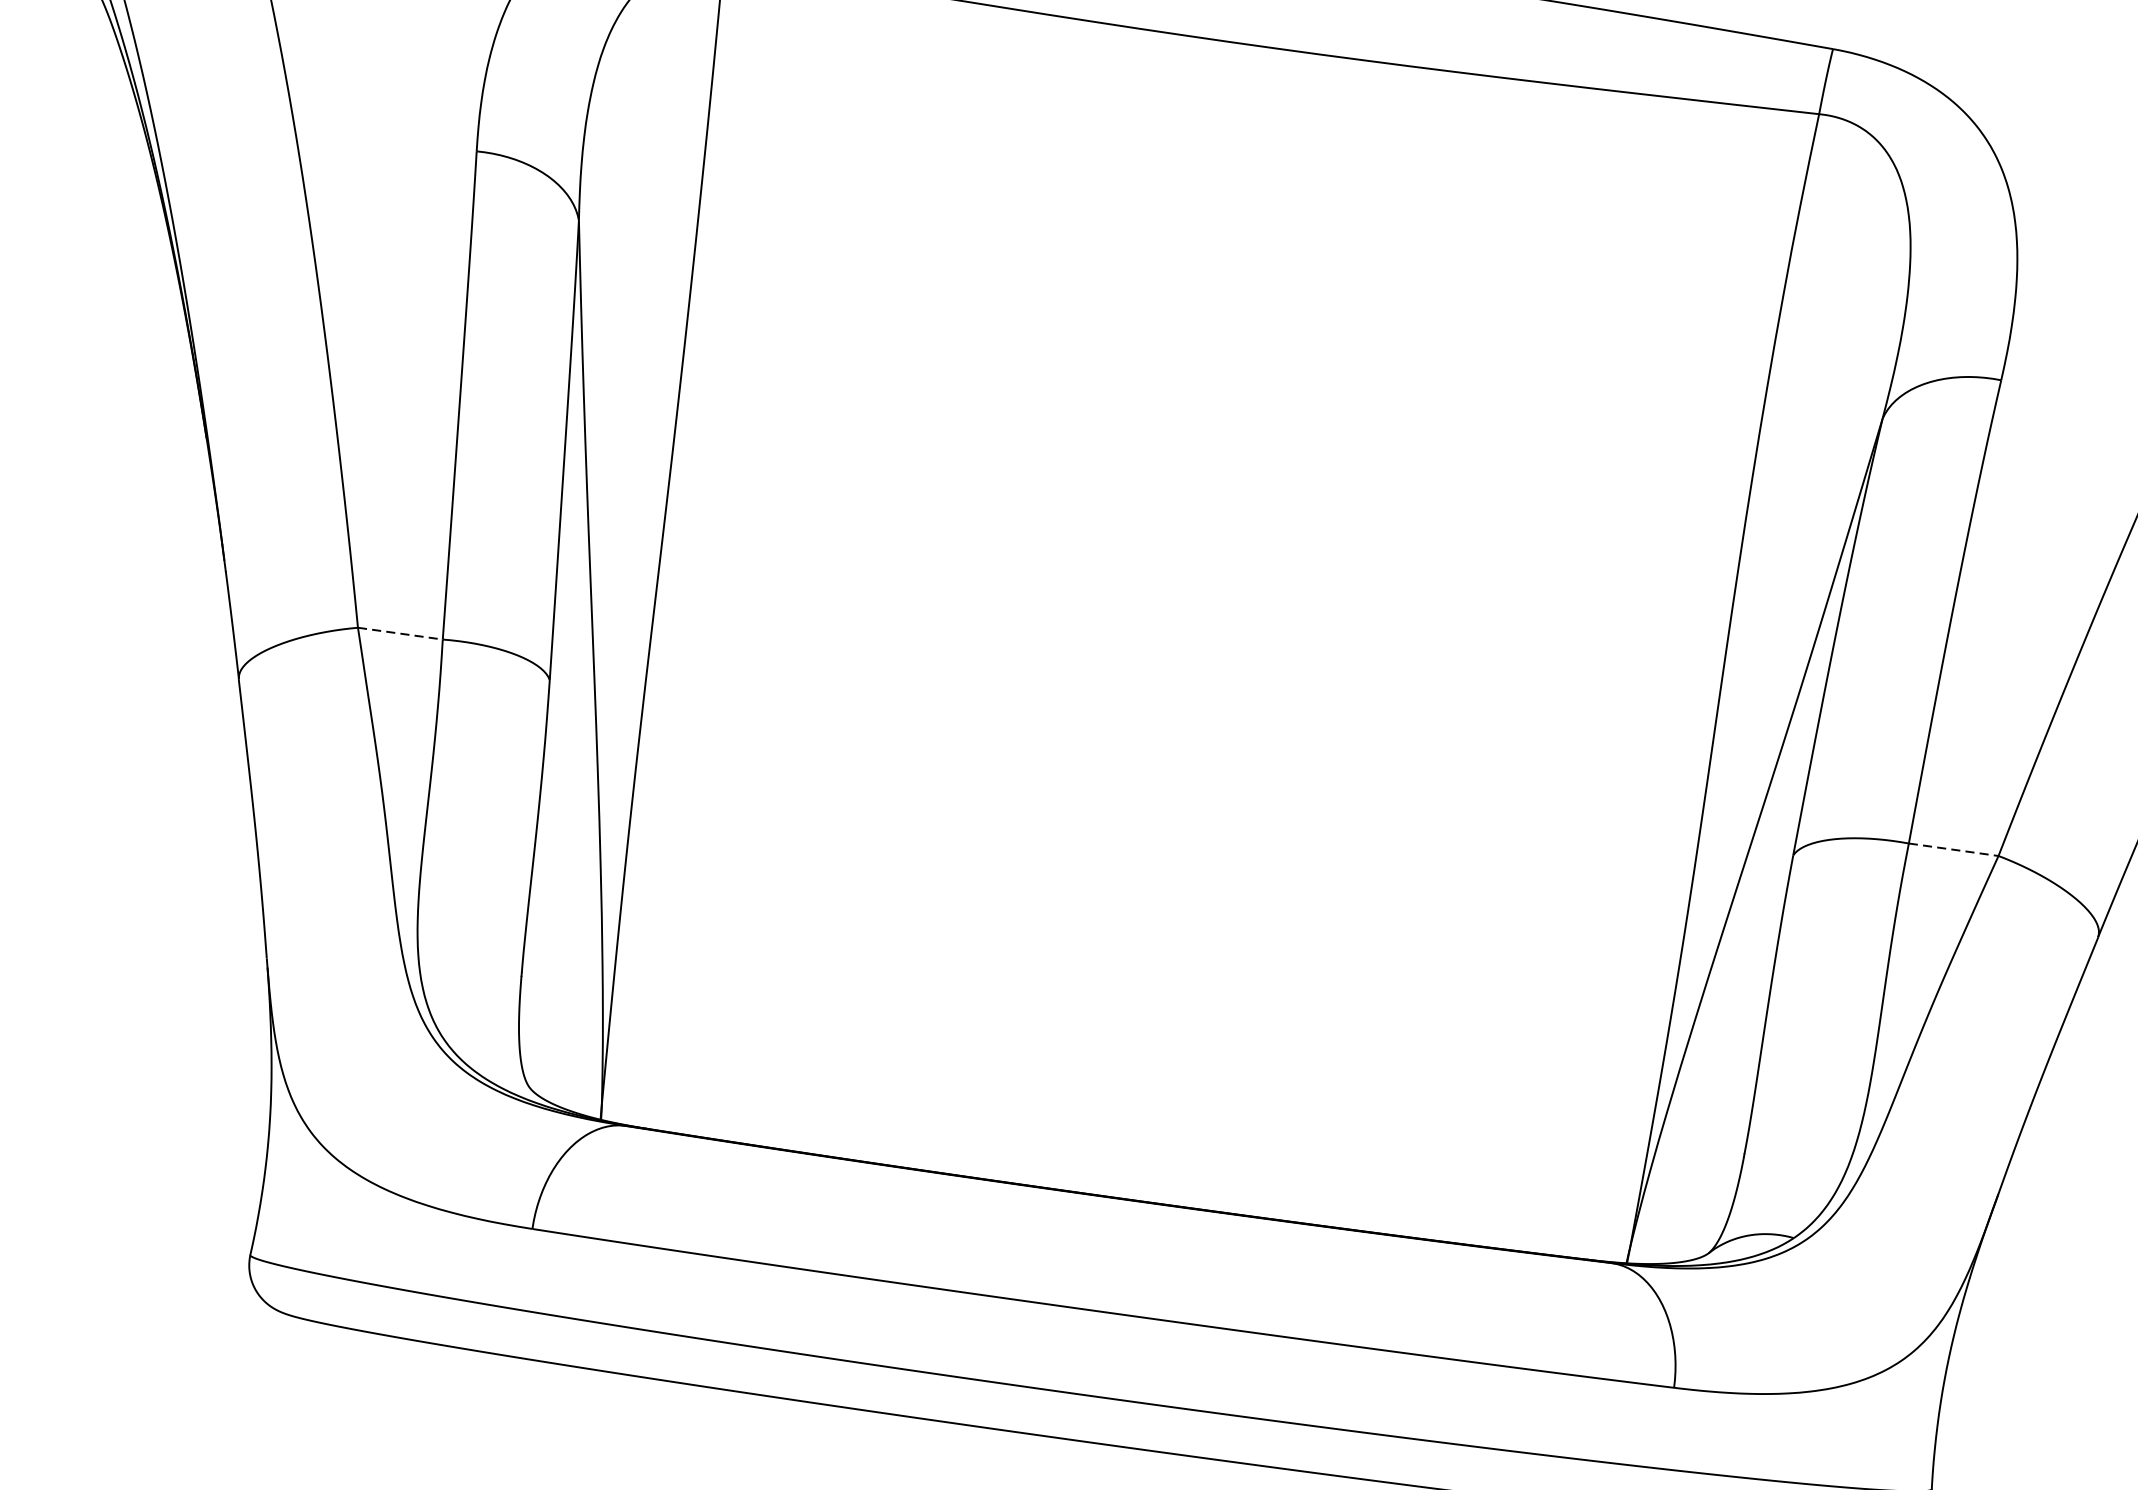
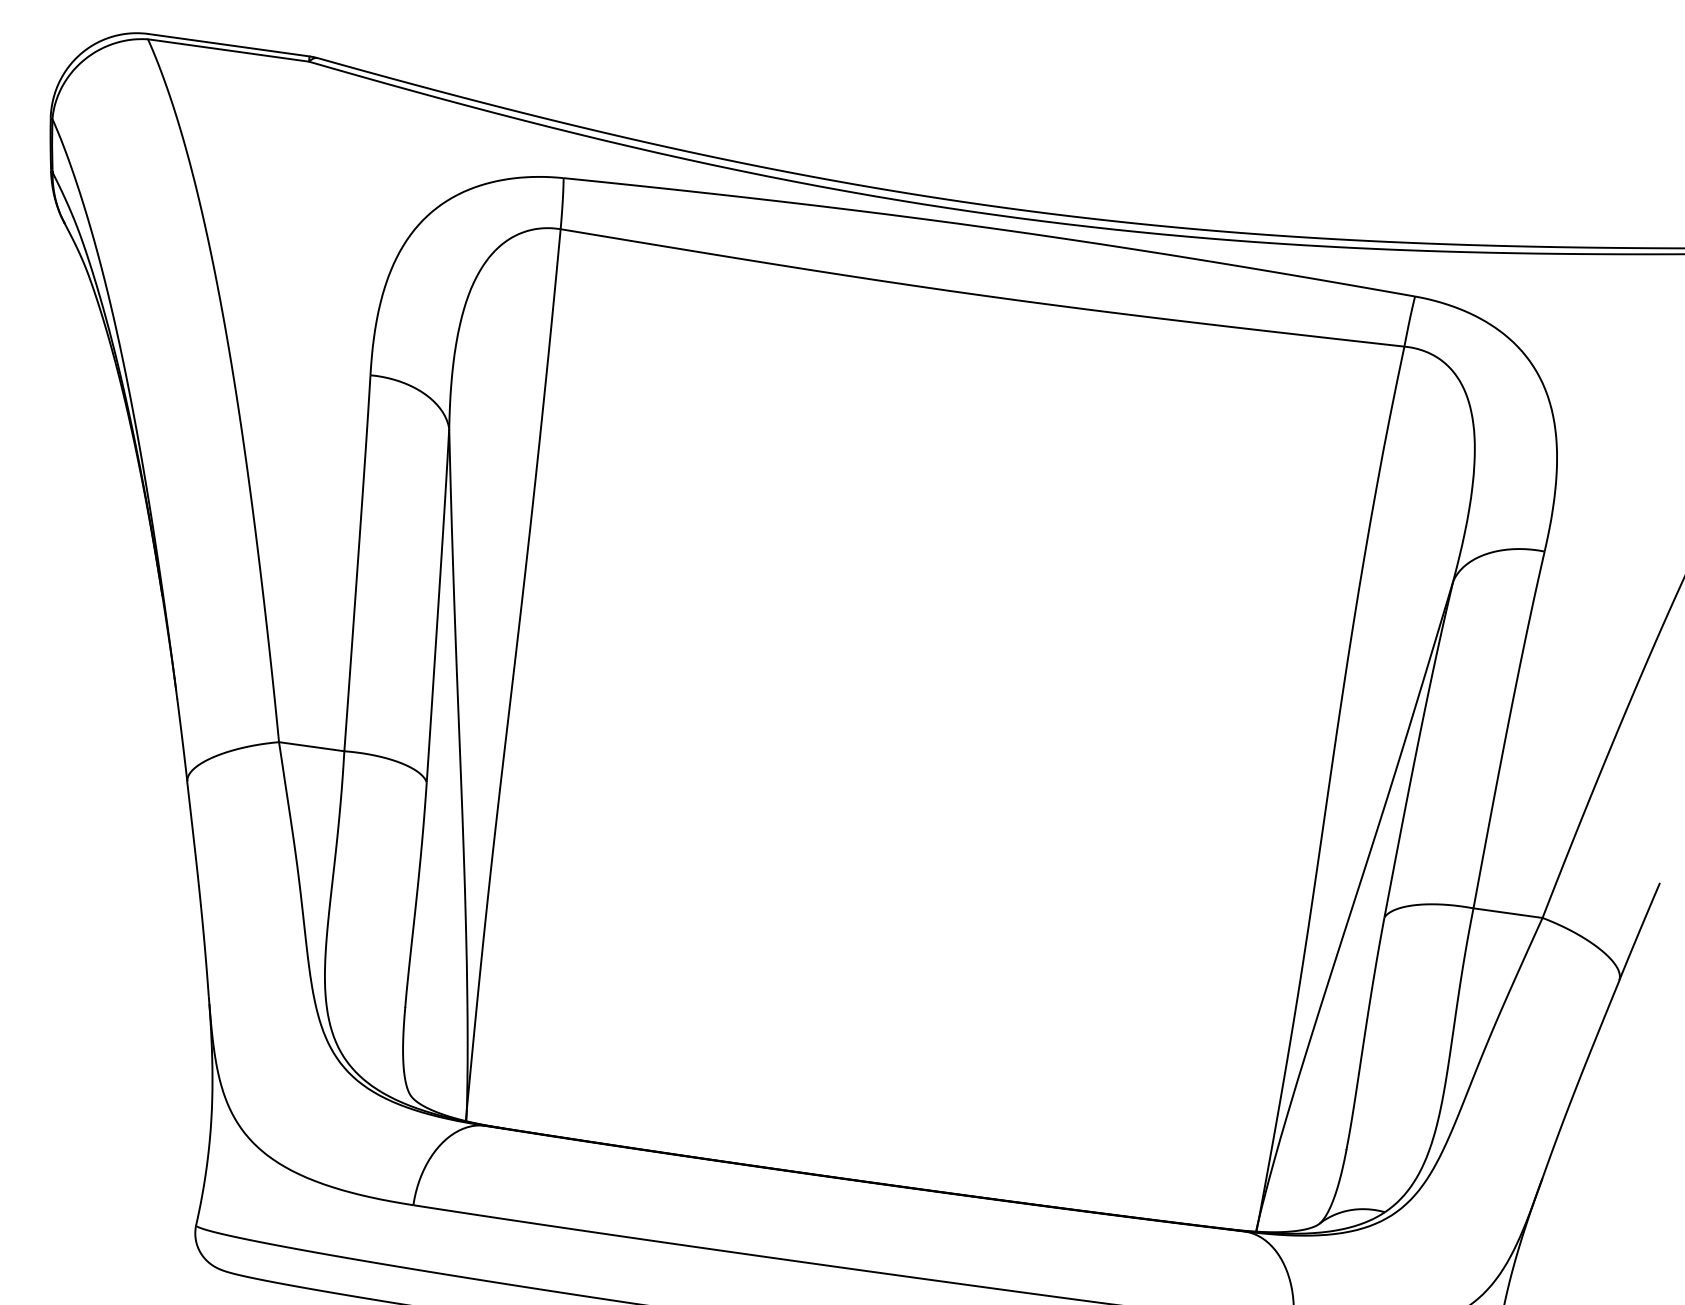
line: (400, 633) -> (311, 746), dashed -> solid
line: (1954, 850) -> (1508, 913), dashed -> solid

